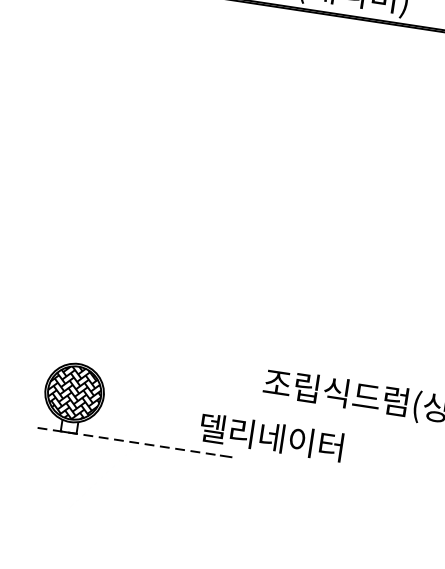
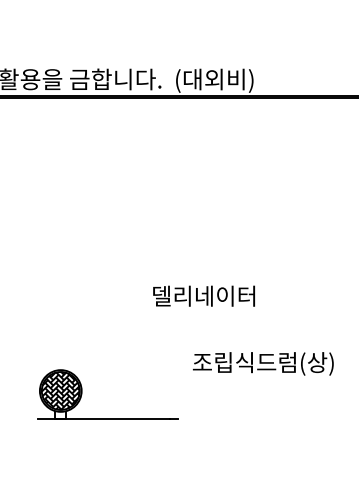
text: (270, 436) -> (203, 295), moved
line: (129, 441) -> (104, 419), dashed -> solid

